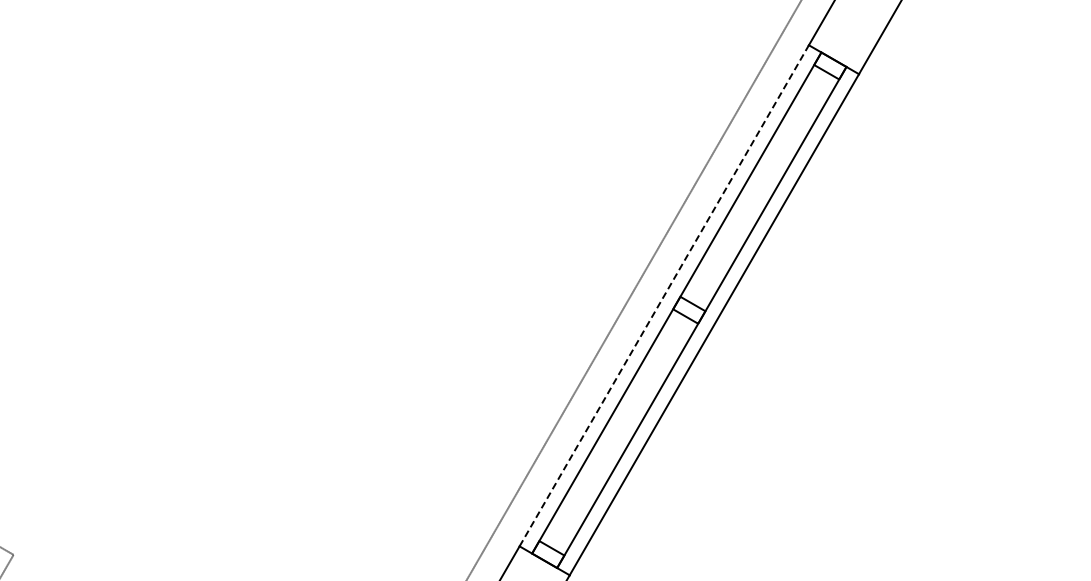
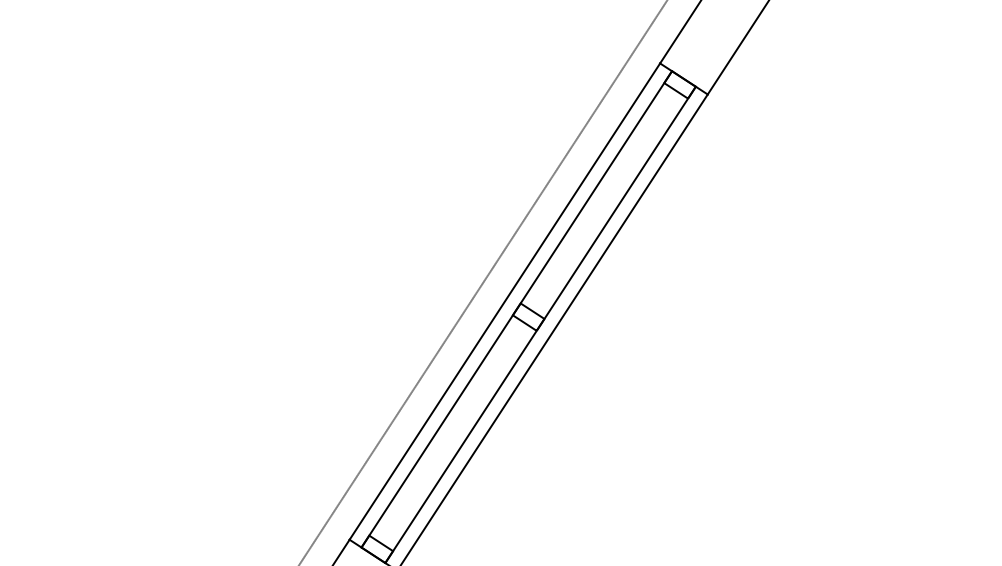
line: (664, 295) -> (505, 301), dashed -> solid

